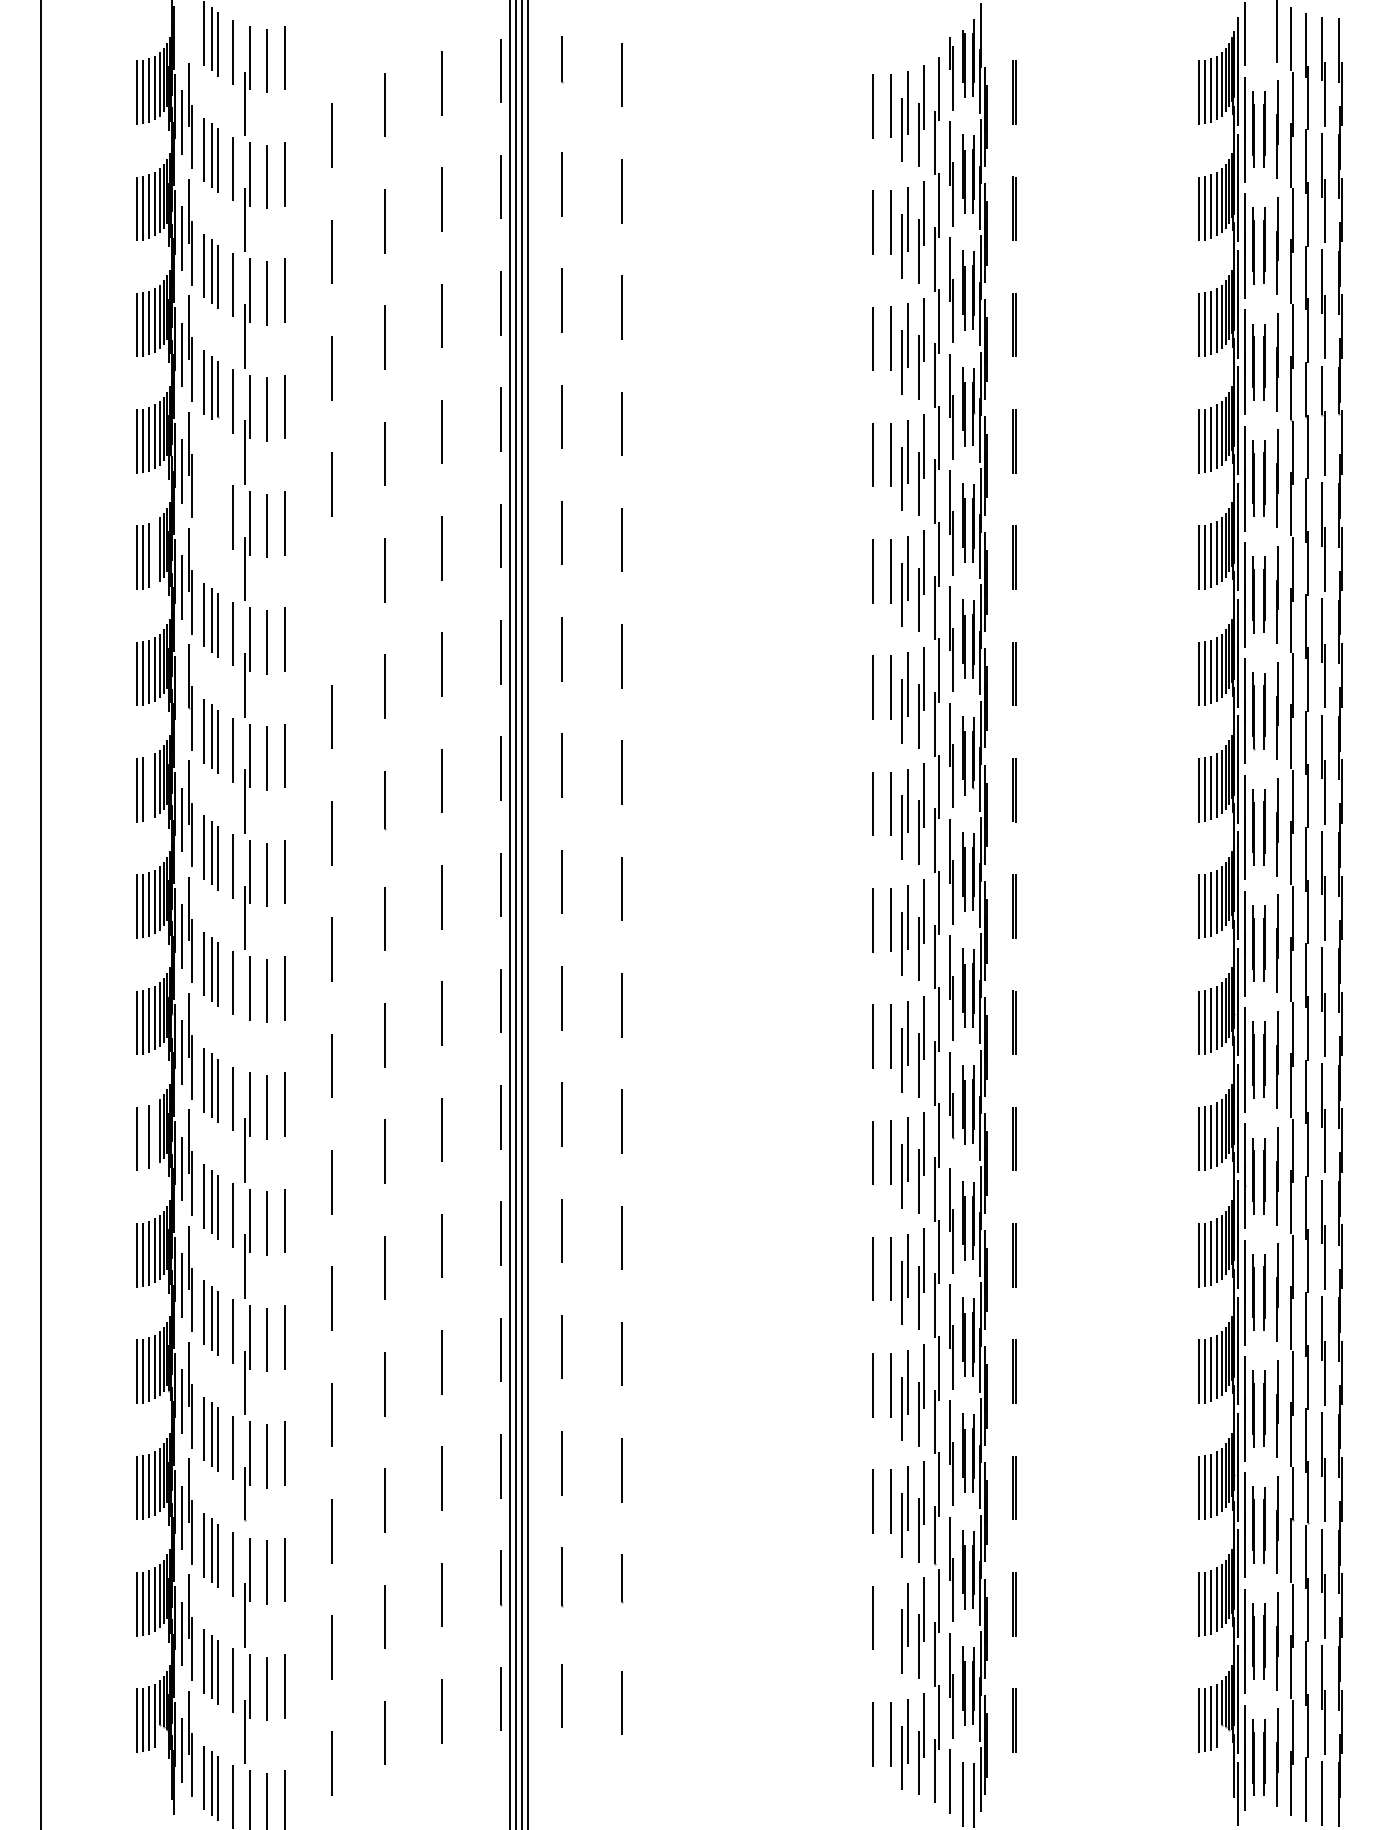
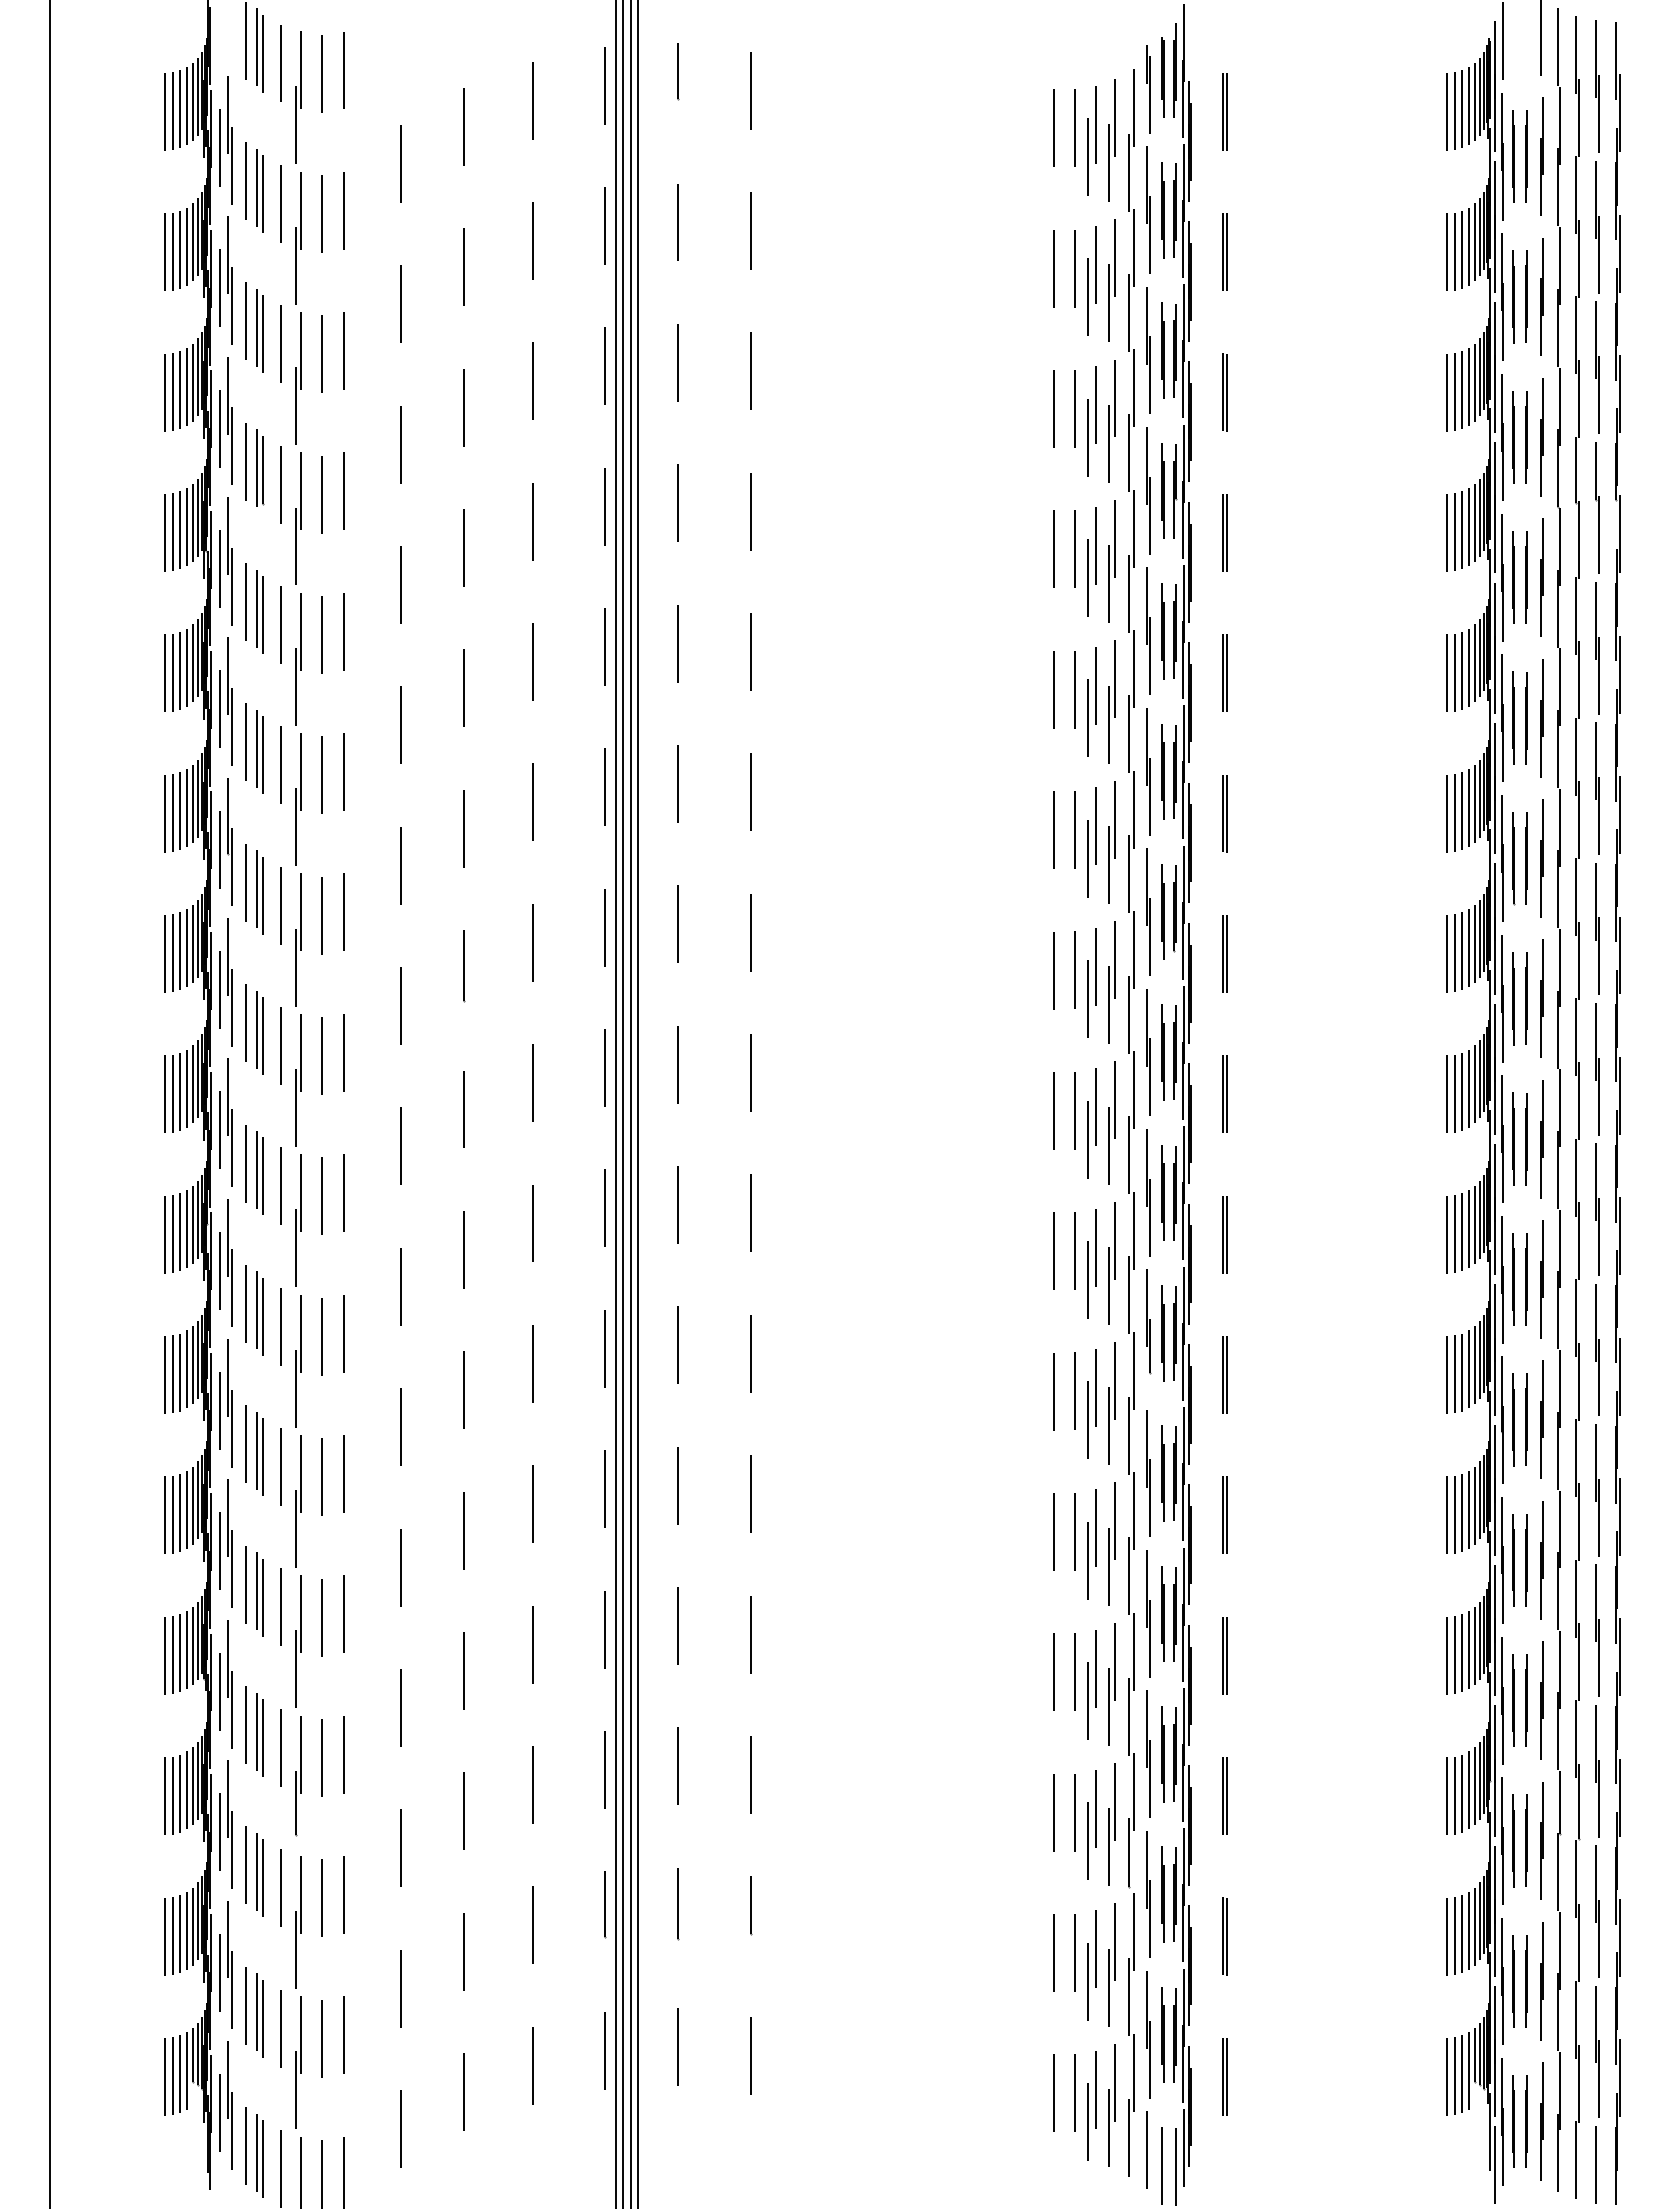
part: (210, 503) -> (254, 607), added
line: (154, 552) -> (186, 666), added
line: (331, 600) -> (400, 724), added
line: (182, 703) -> (220, 849), added
line: (148, 787) -> (179, 950), added
line: (244, 1033) -> (295, 1247), added
line: (154, 1134) -> (186, 1369), added
line: (143, 1138) -> (173, 1374), added
line: (890, 1617) -> (1074, 1952), added

